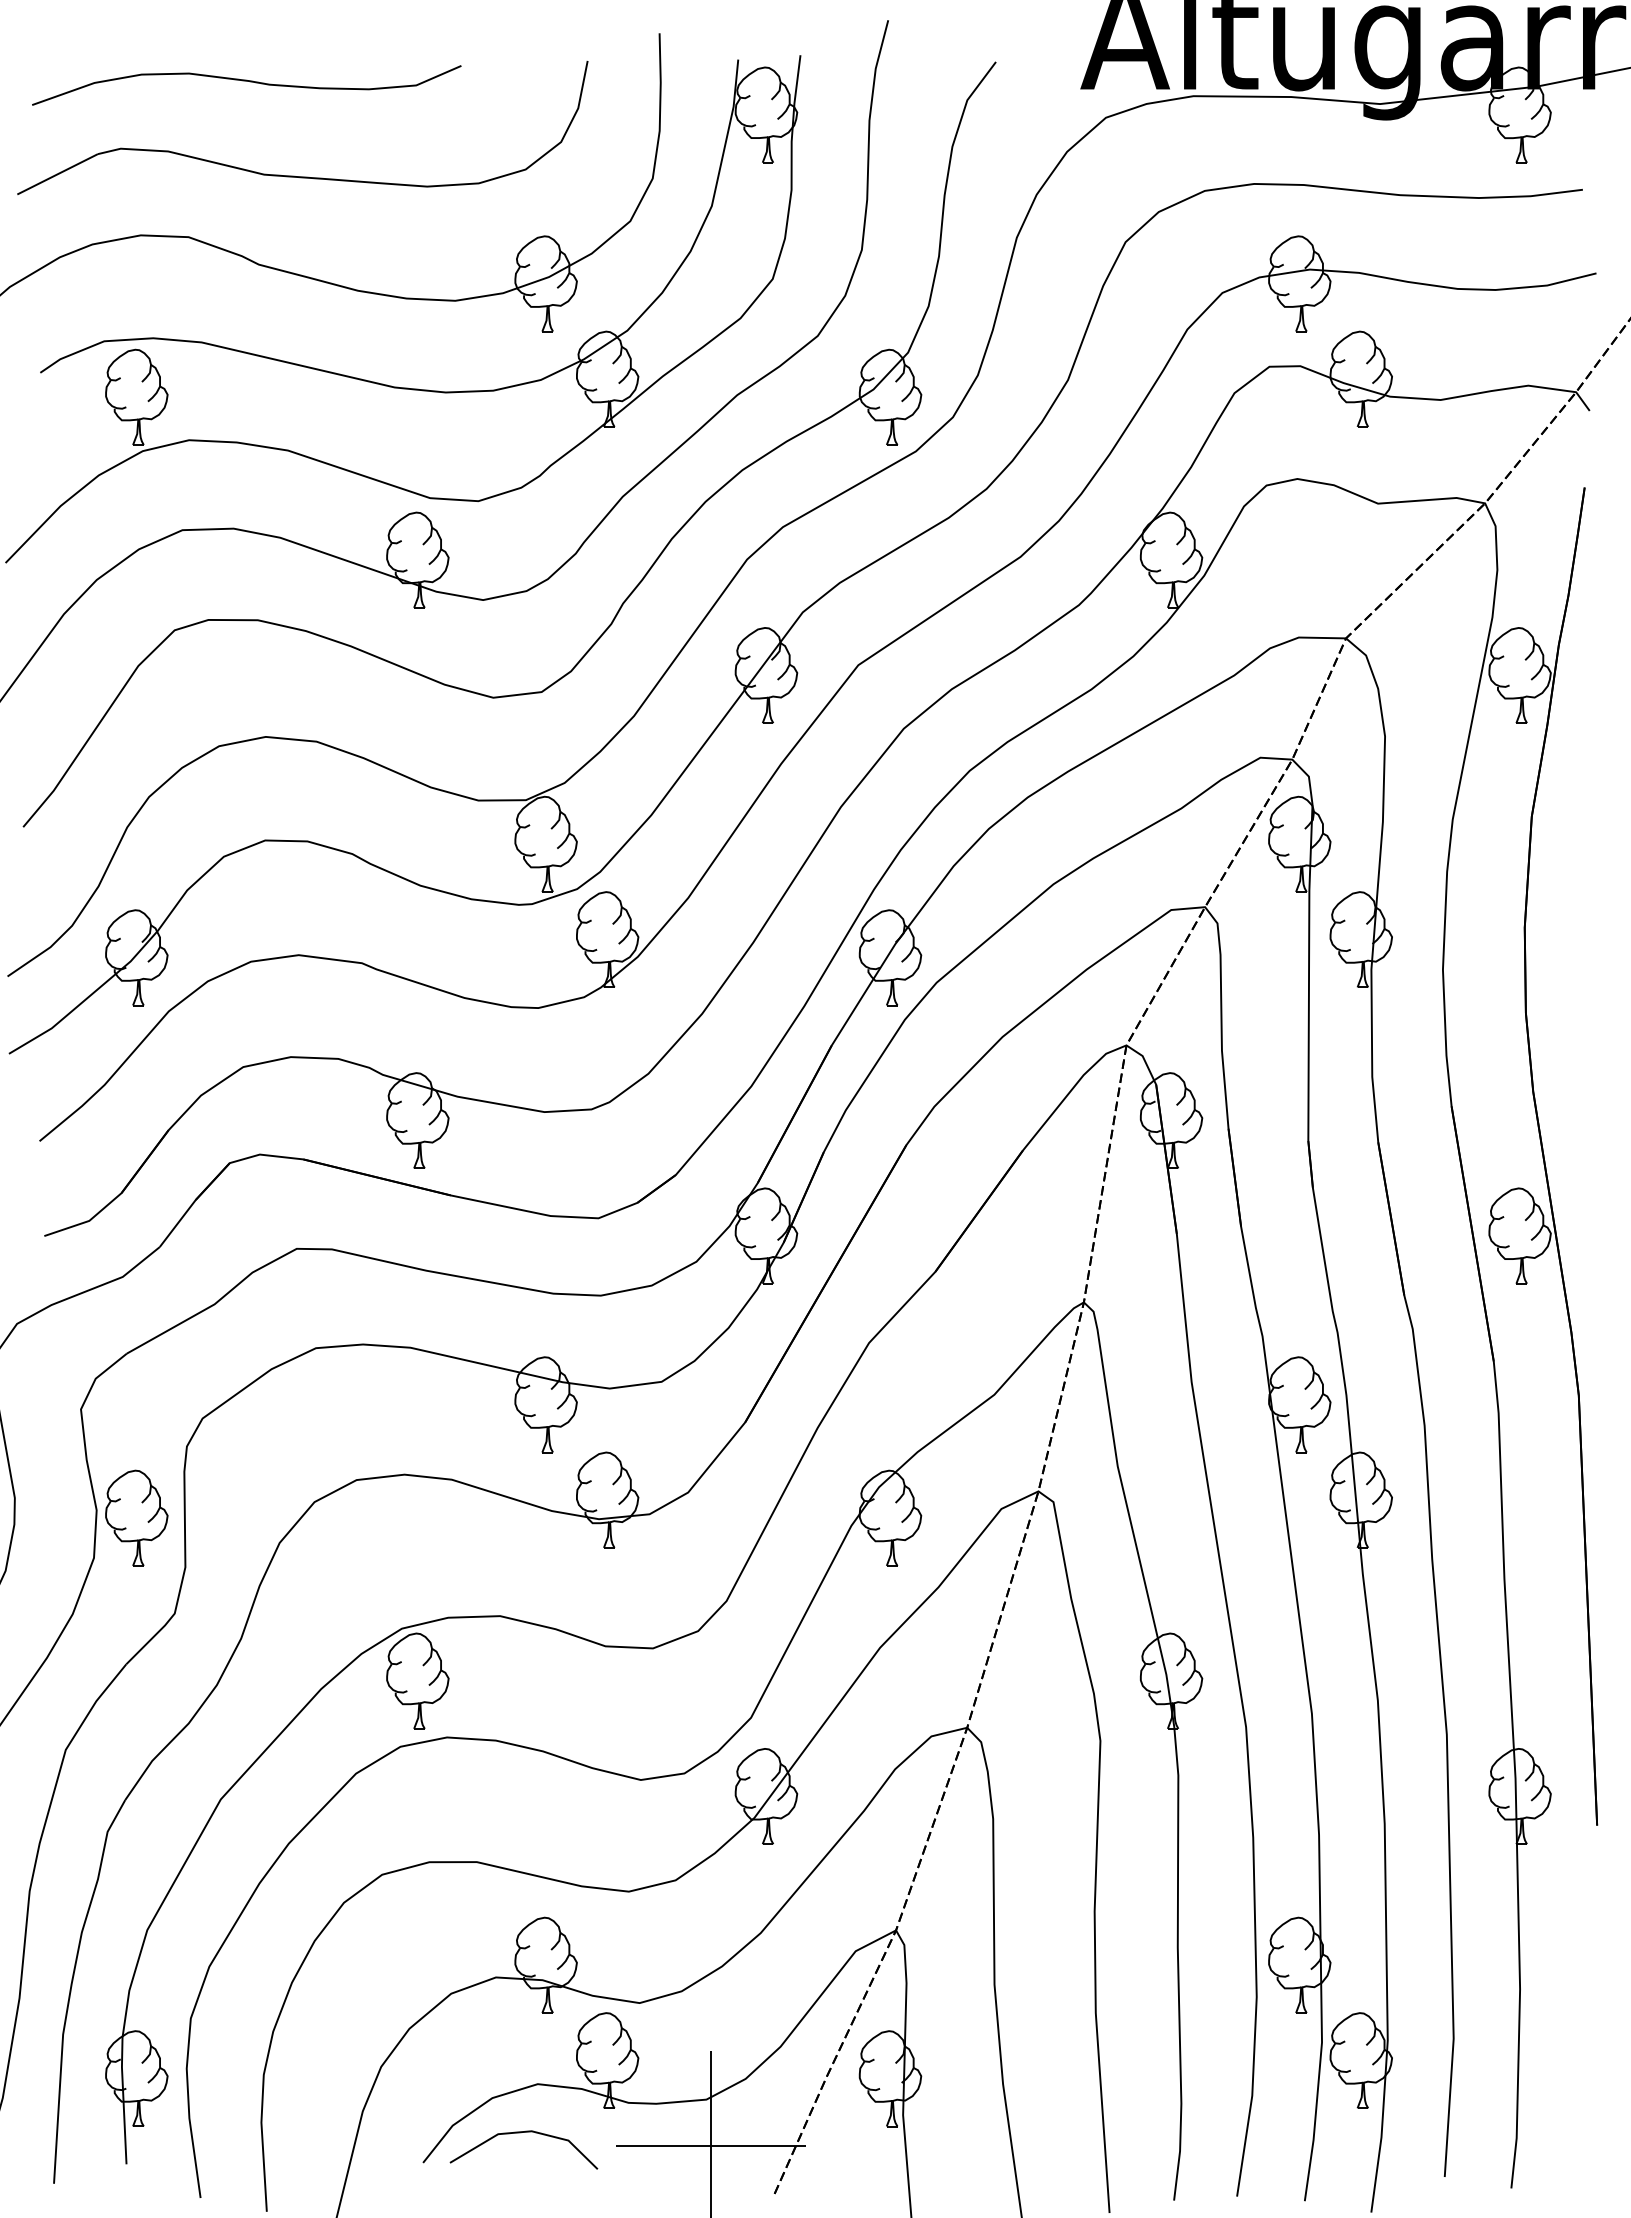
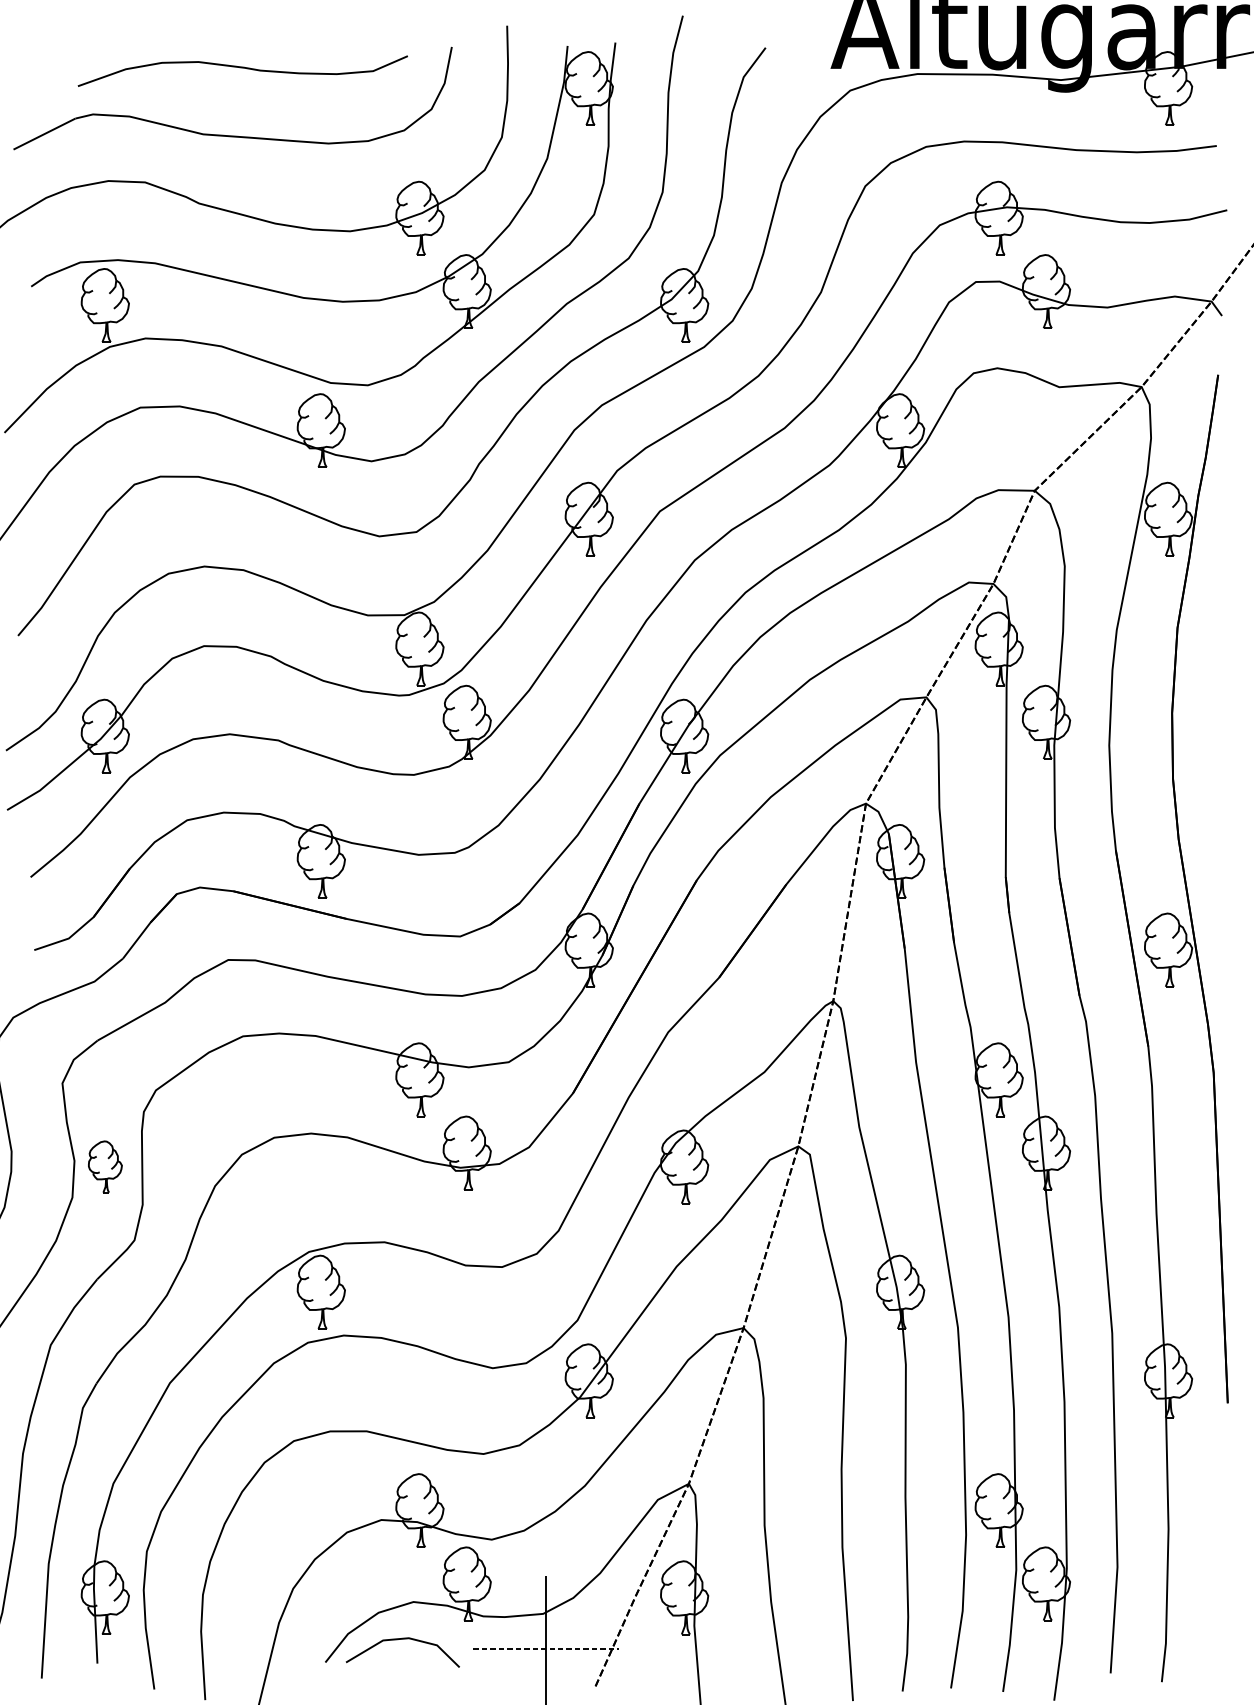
curve: (246, 81) -> (242, 68), moved
part: (136, 1517) -> (105, 1166), size x0.7
line: (711, 2145) -> (547, 1649), solid -> dashed

